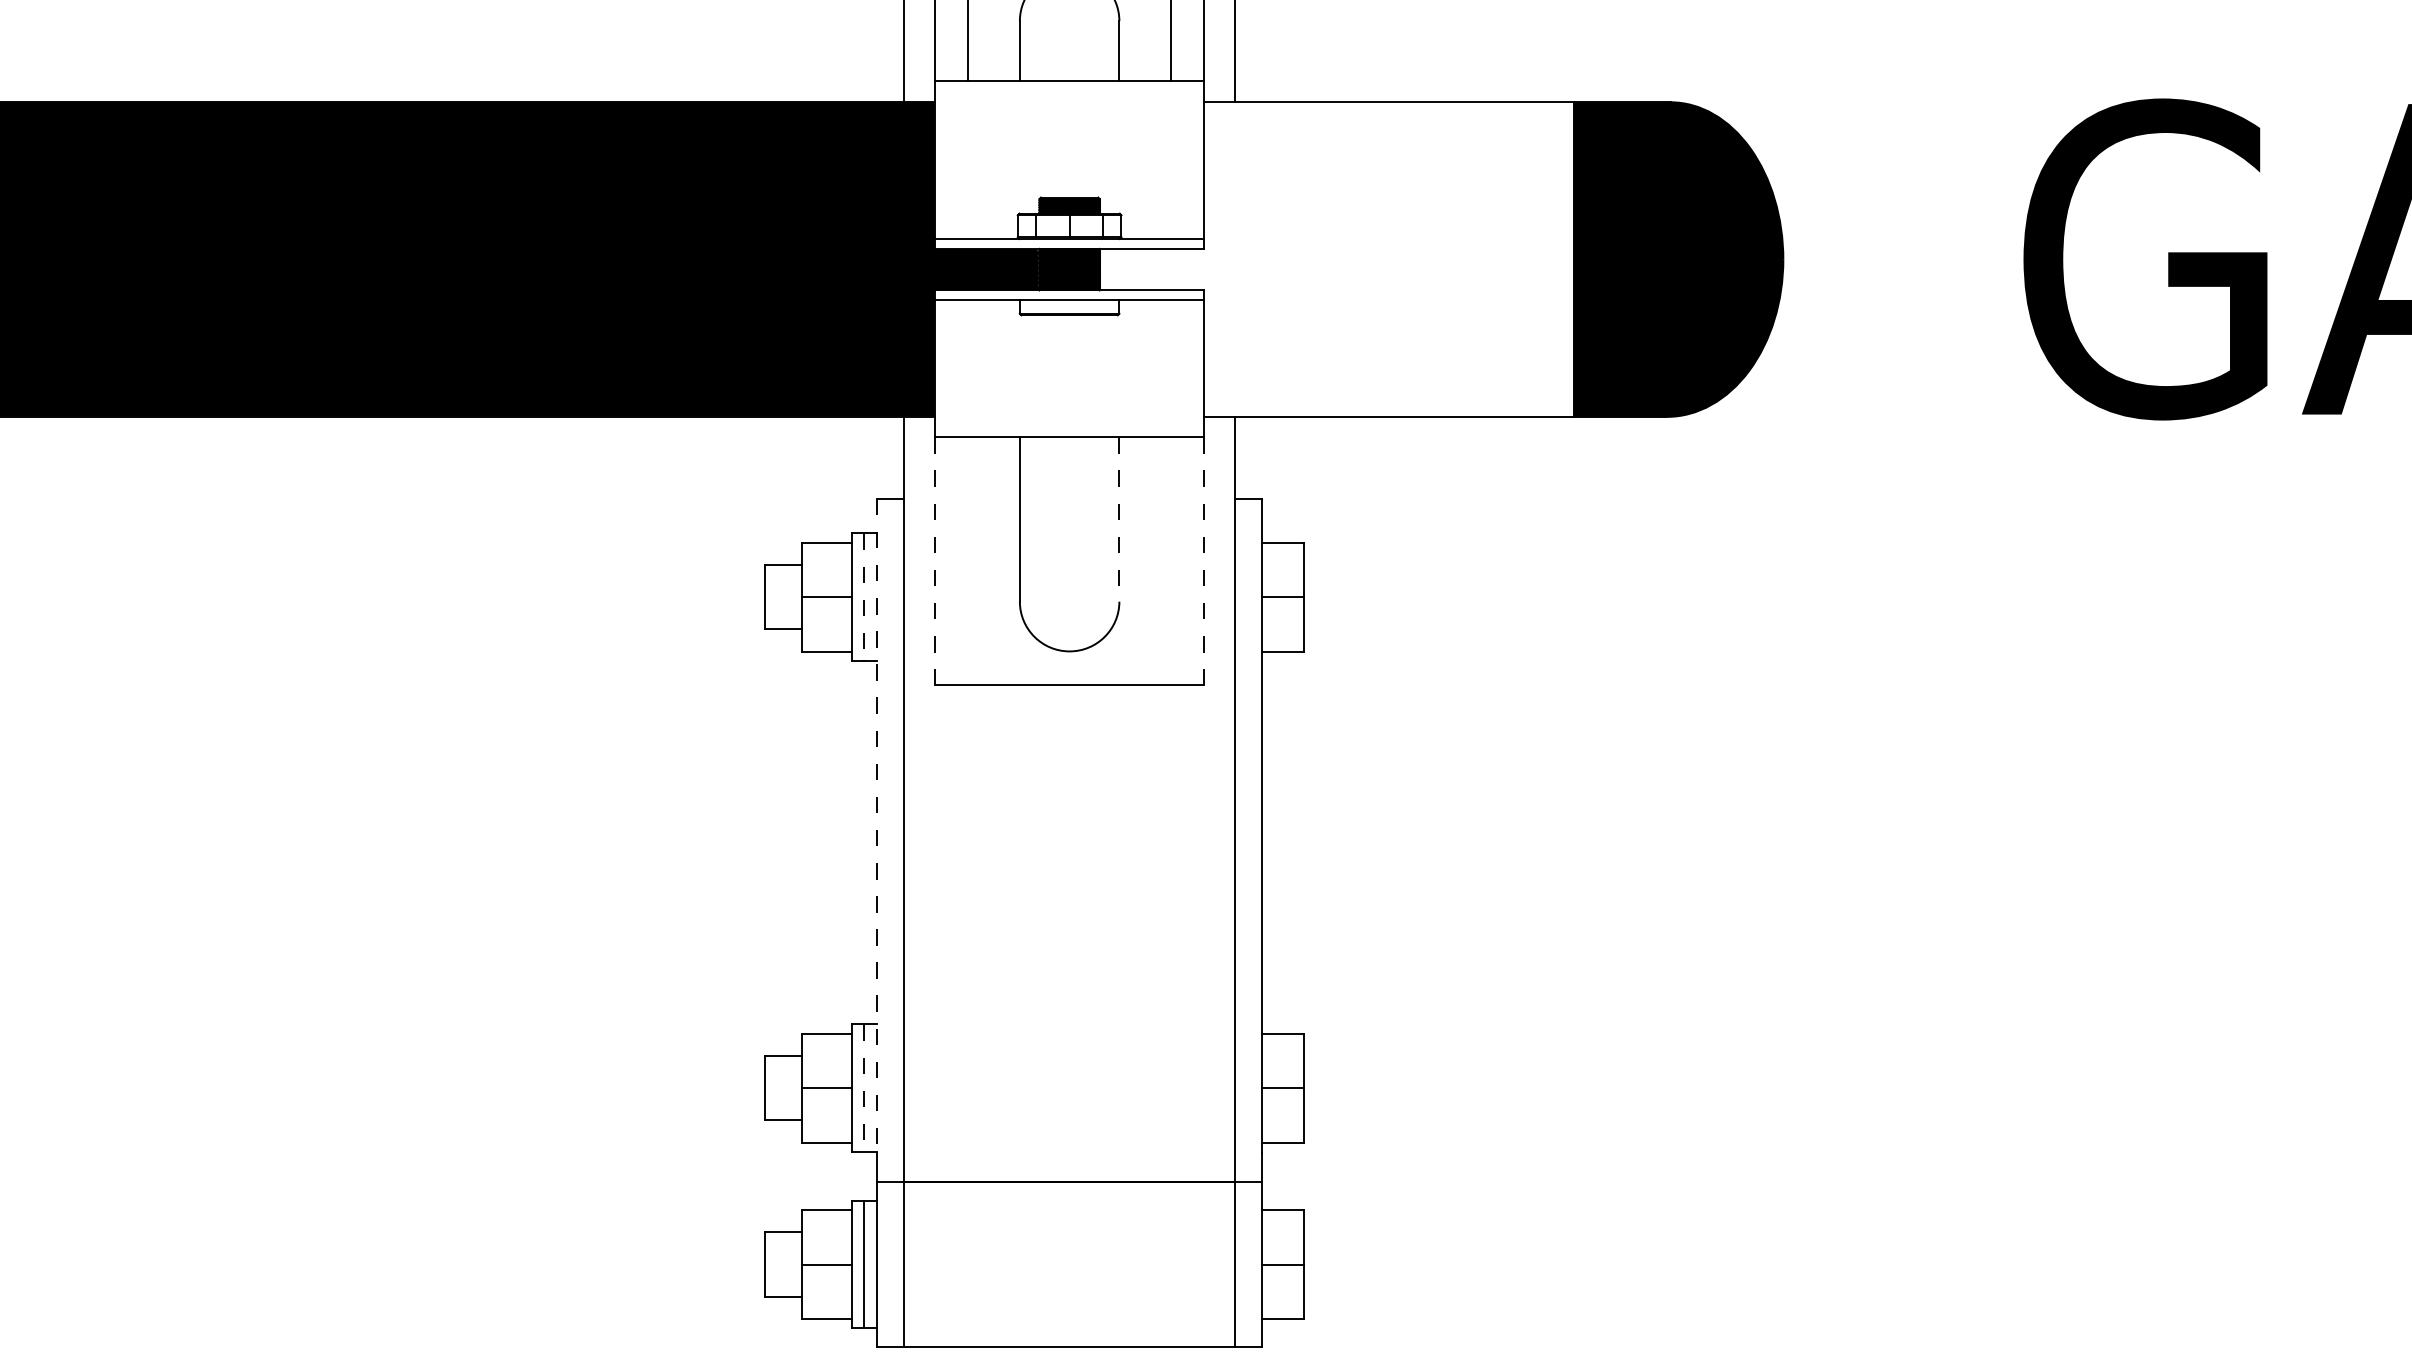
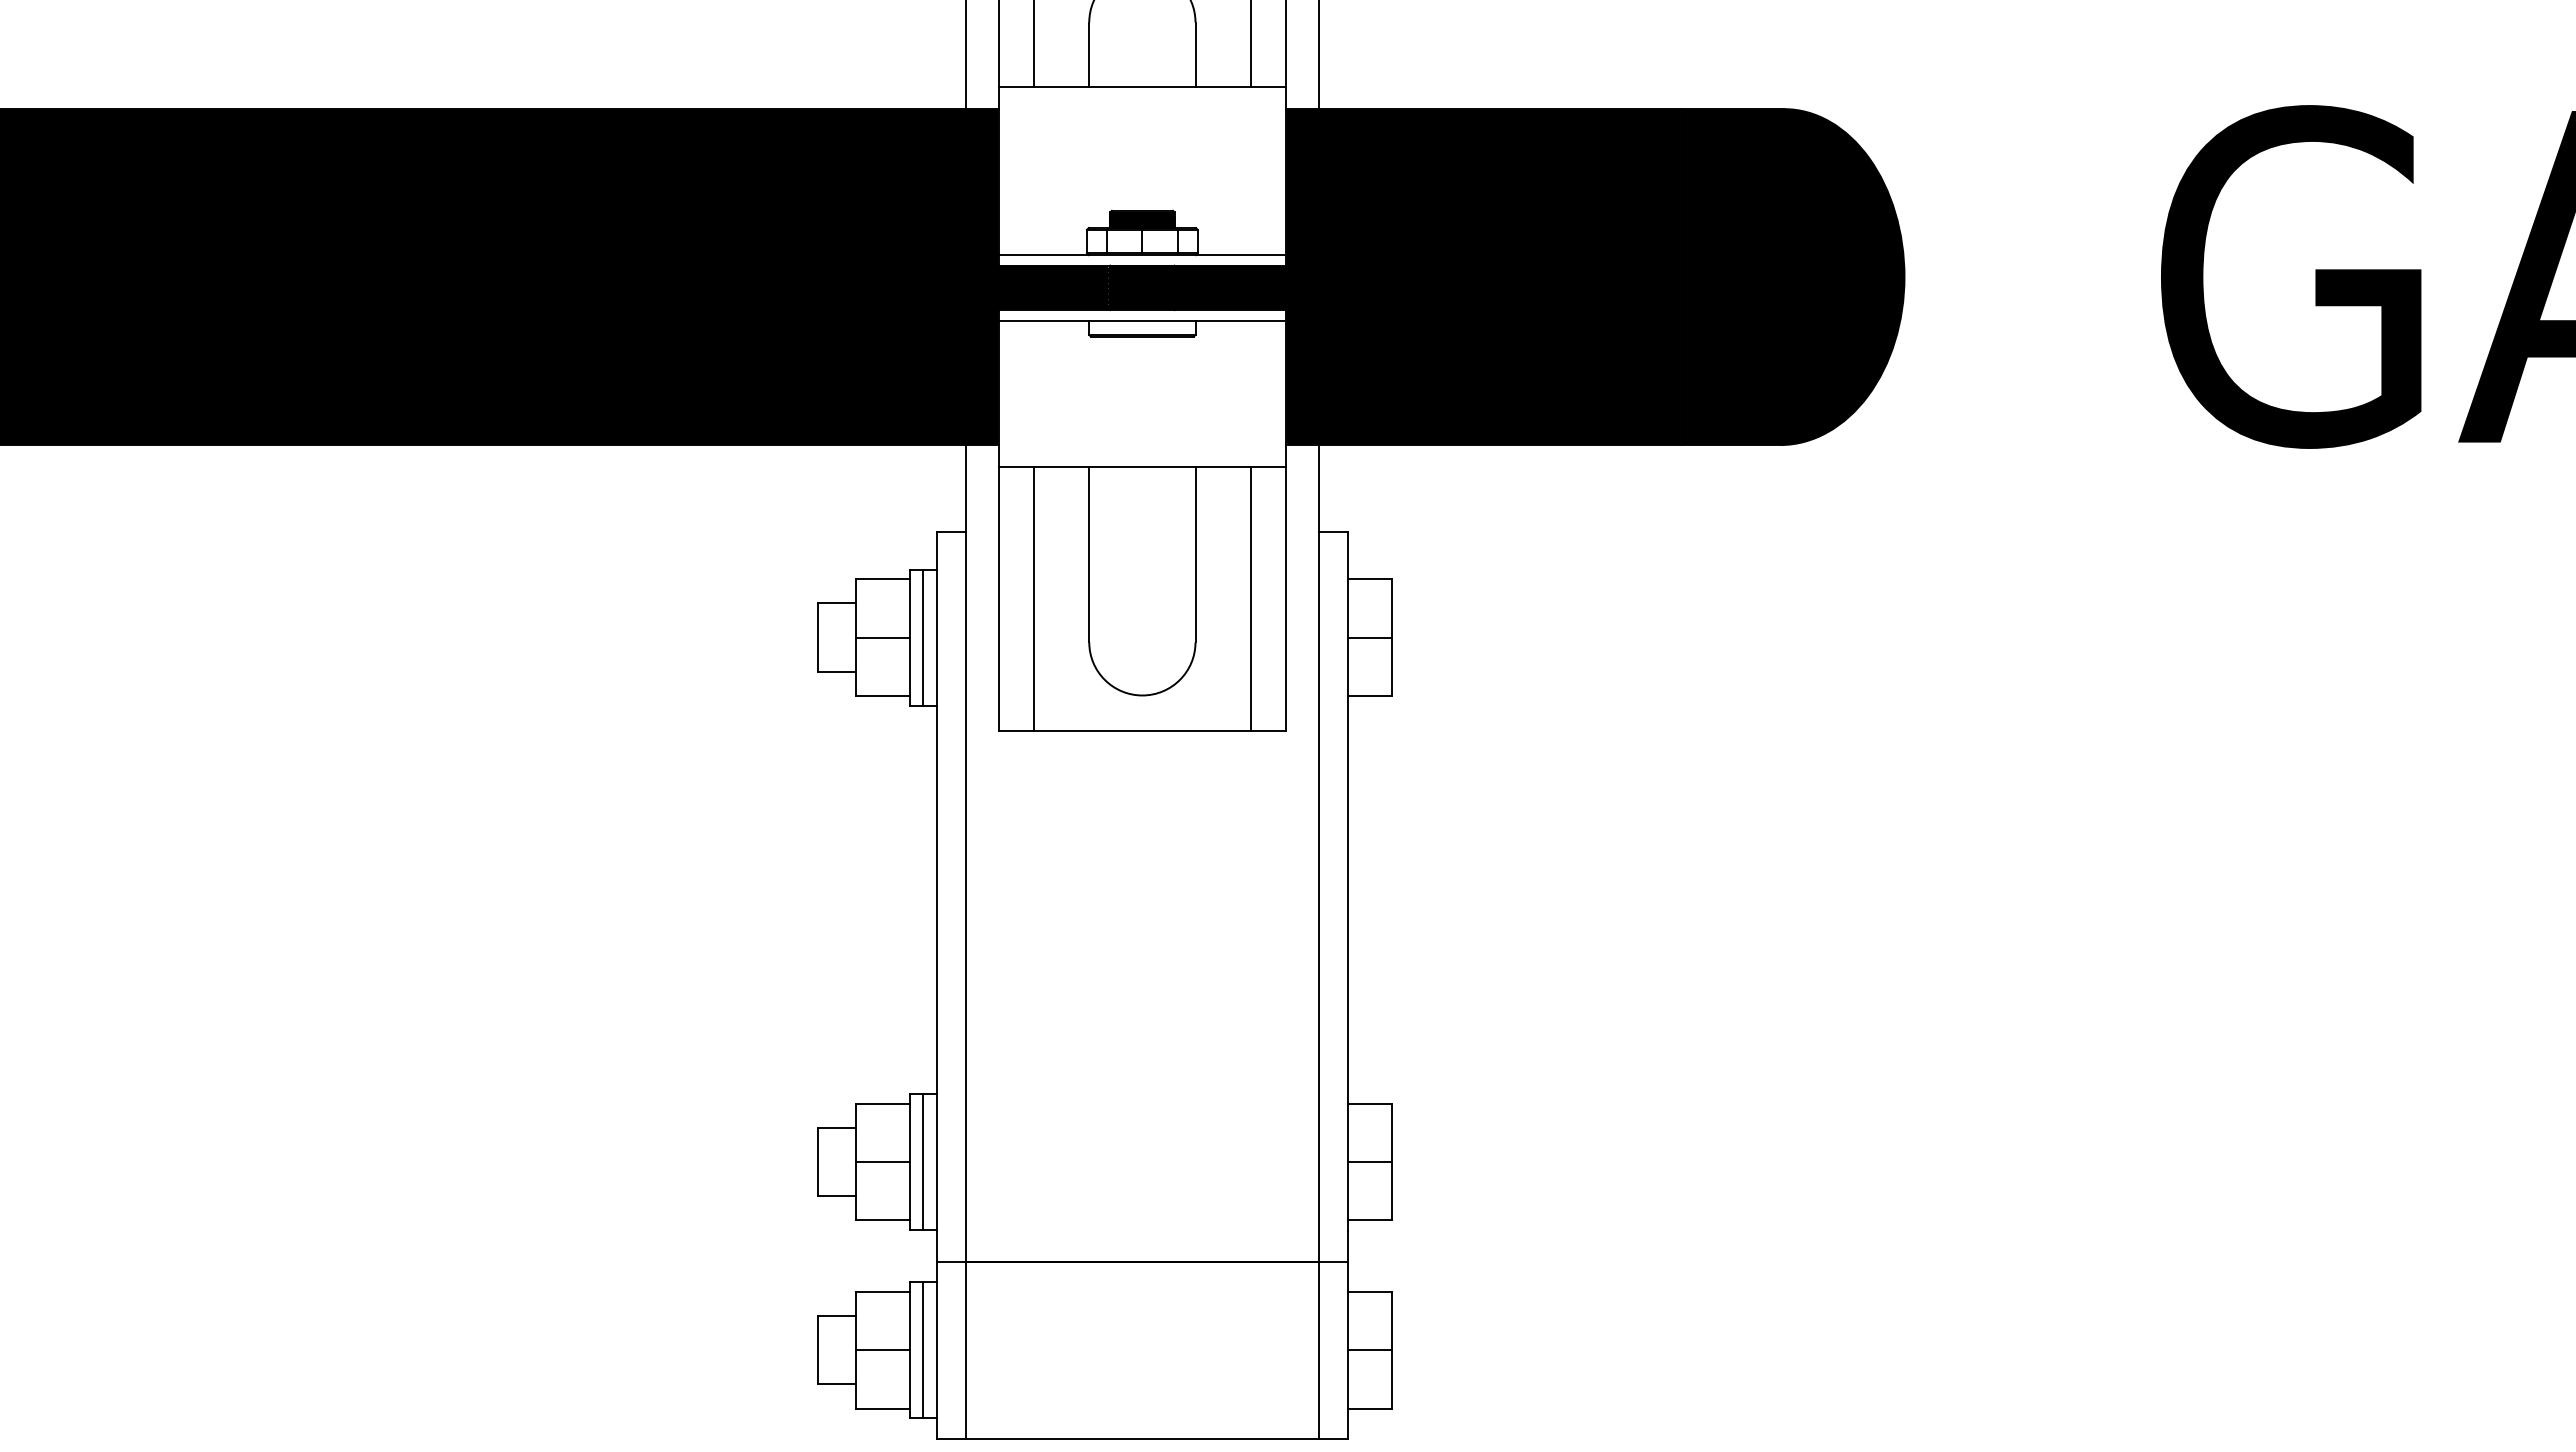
fill: (1335, 259) -> (1426, 276), added
line: (1119, 519) -> (1195, 554), dashed -> solid
line: (967, 560) -> (1033, 598), added
line: (1170, 560) -> (1250, 598), added
line: (934, 561) -> (998, 599), dashed -> solid
line: (1204, 561) -> (1286, 599), dashed -> solid
line: (864, 598) -> (923, 638), dashed -> solid
line: (876, 826) -> (936, 882), dashed -> solid
line: (864, 1088) -> (923, 1162), dashed -> solid

